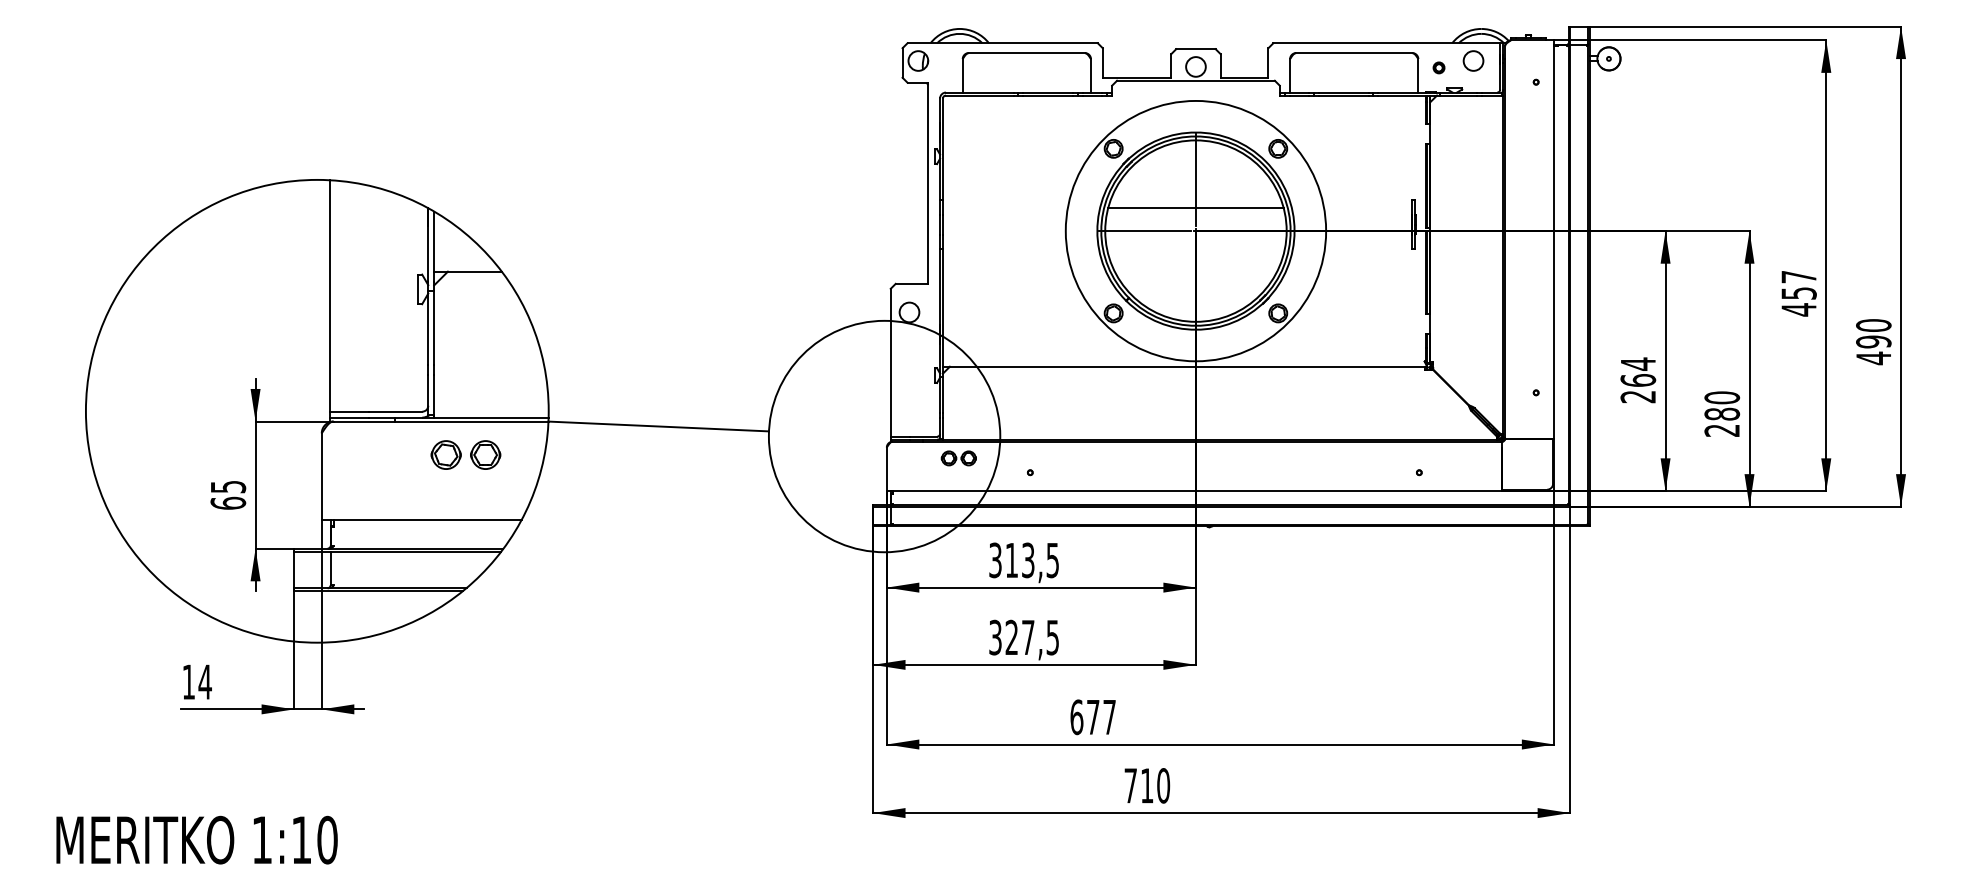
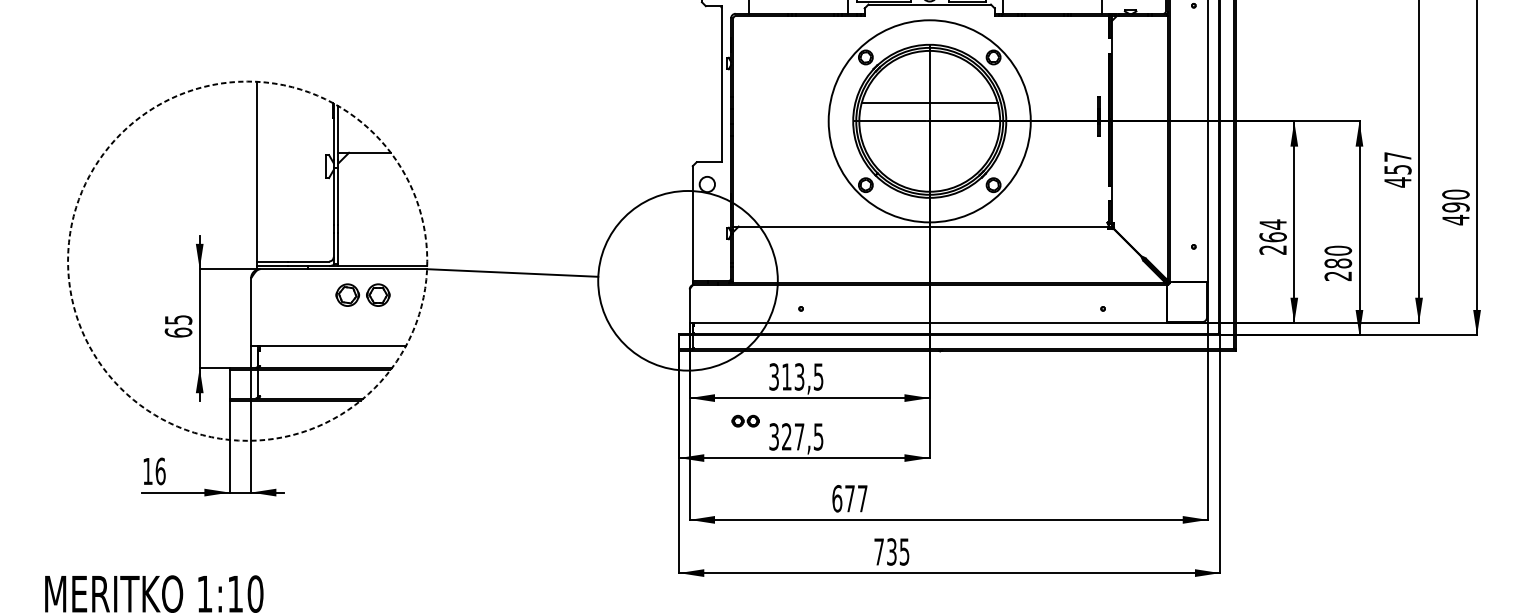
circle: (316, 410) -> (247, 260), solid -> dashed
part: (958, 458) -> (745, 421), moved
text: (204, 681) -> (160, 470), 14 -> 16
text: (1155, 785) -> (898, 551), 710 -> 735

